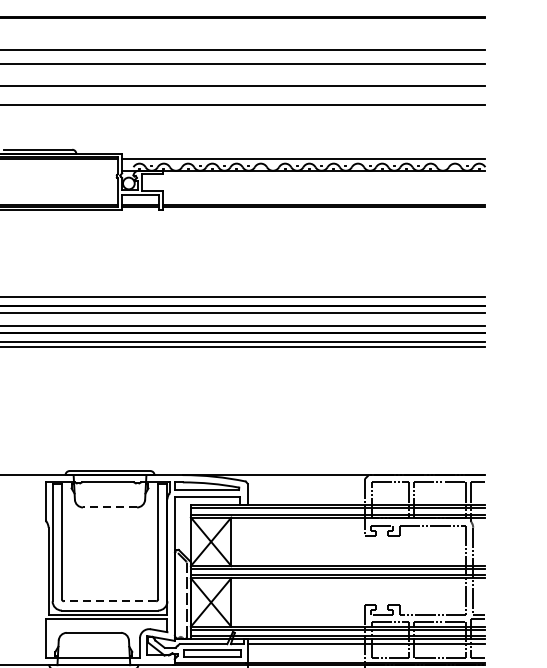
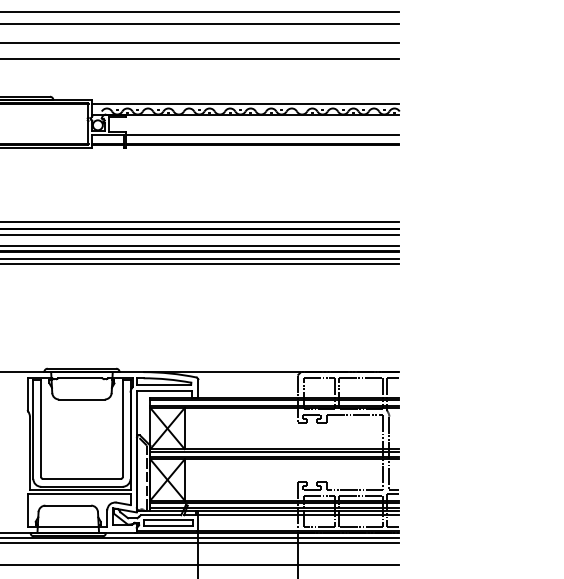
line: (323, 194) -> (262, 134), added
line: (109, 507) -> (81, 399), dashed -> solid
line: (109, 600) -> (81, 478), dashed -> solid

